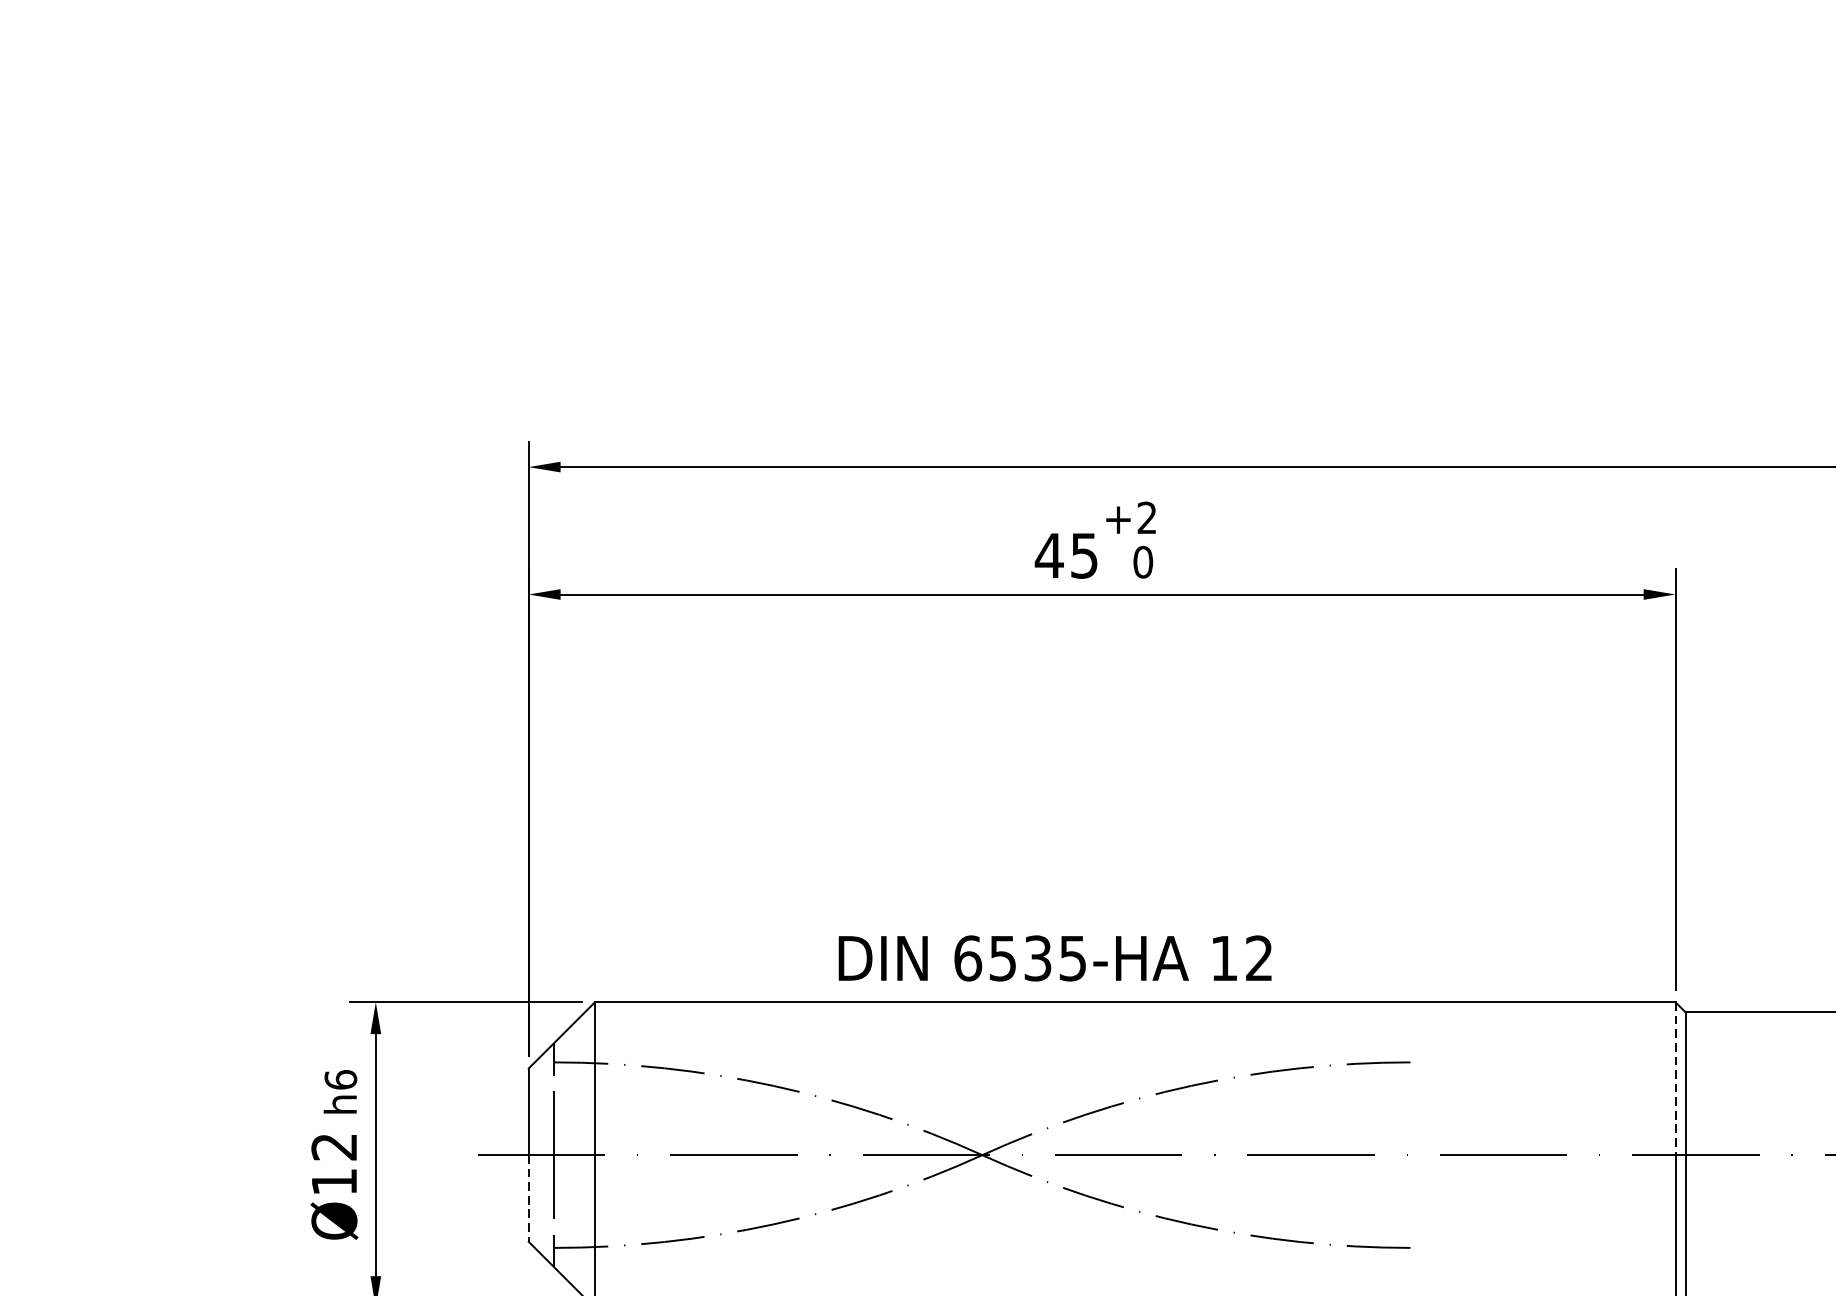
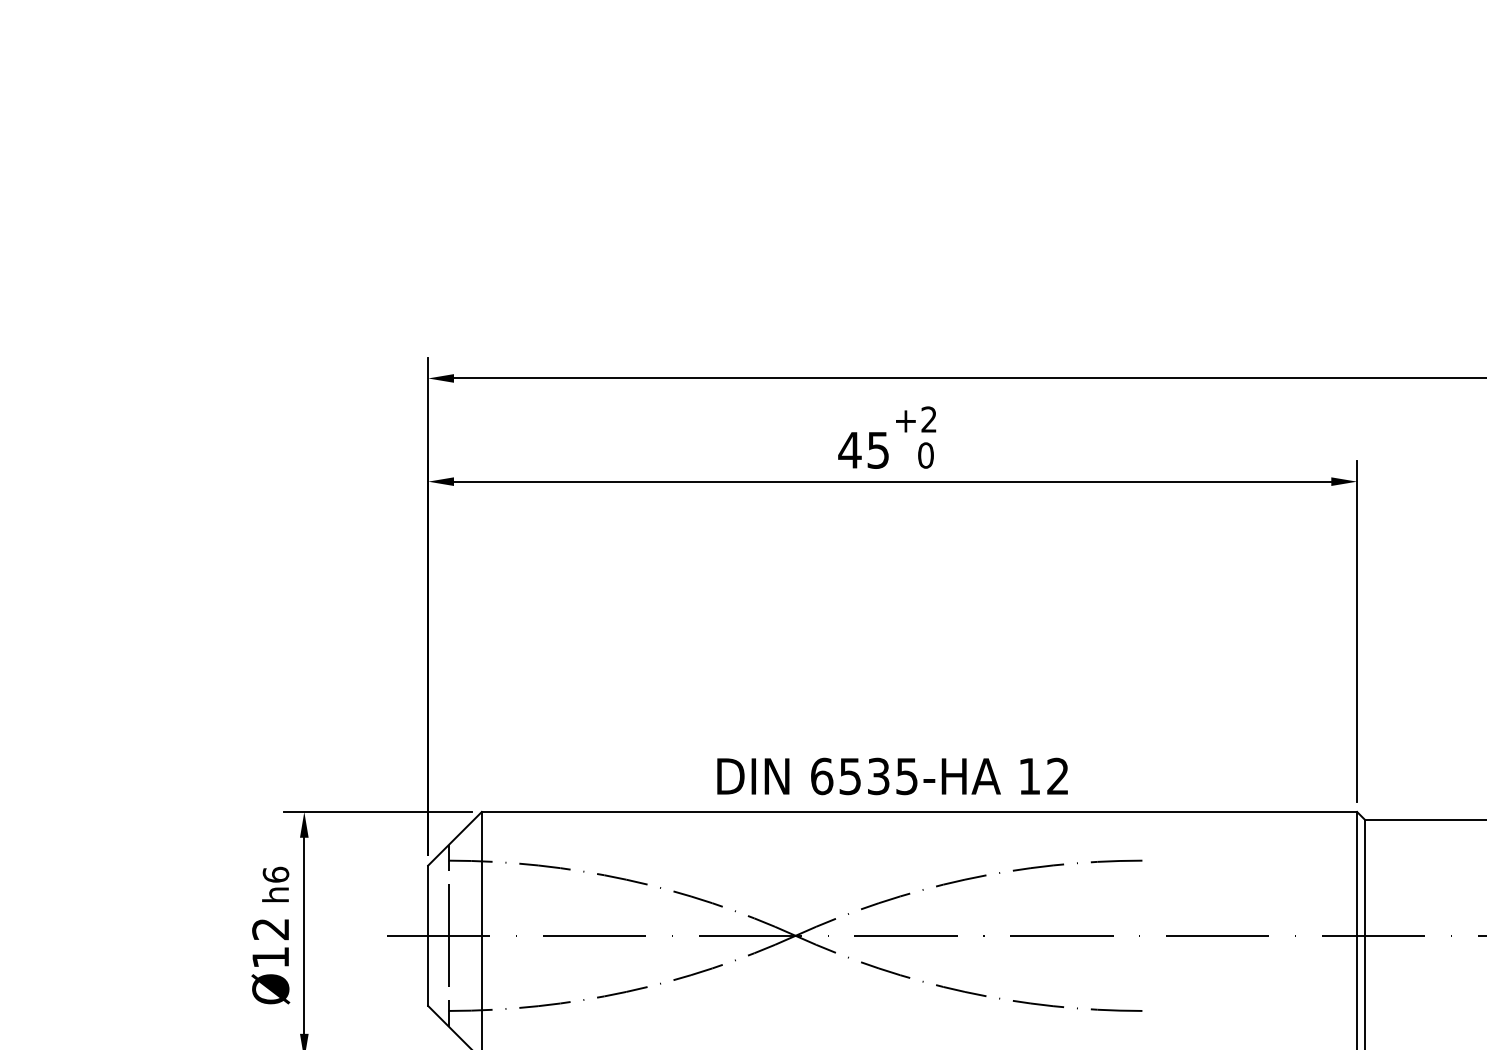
text: (1055, 958) -> (892, 776), moved
line: (1675, 1078) -> (1357, 873), dashed -> solid
line: (529, 1199) -> (428, 971), dashed -> solid

